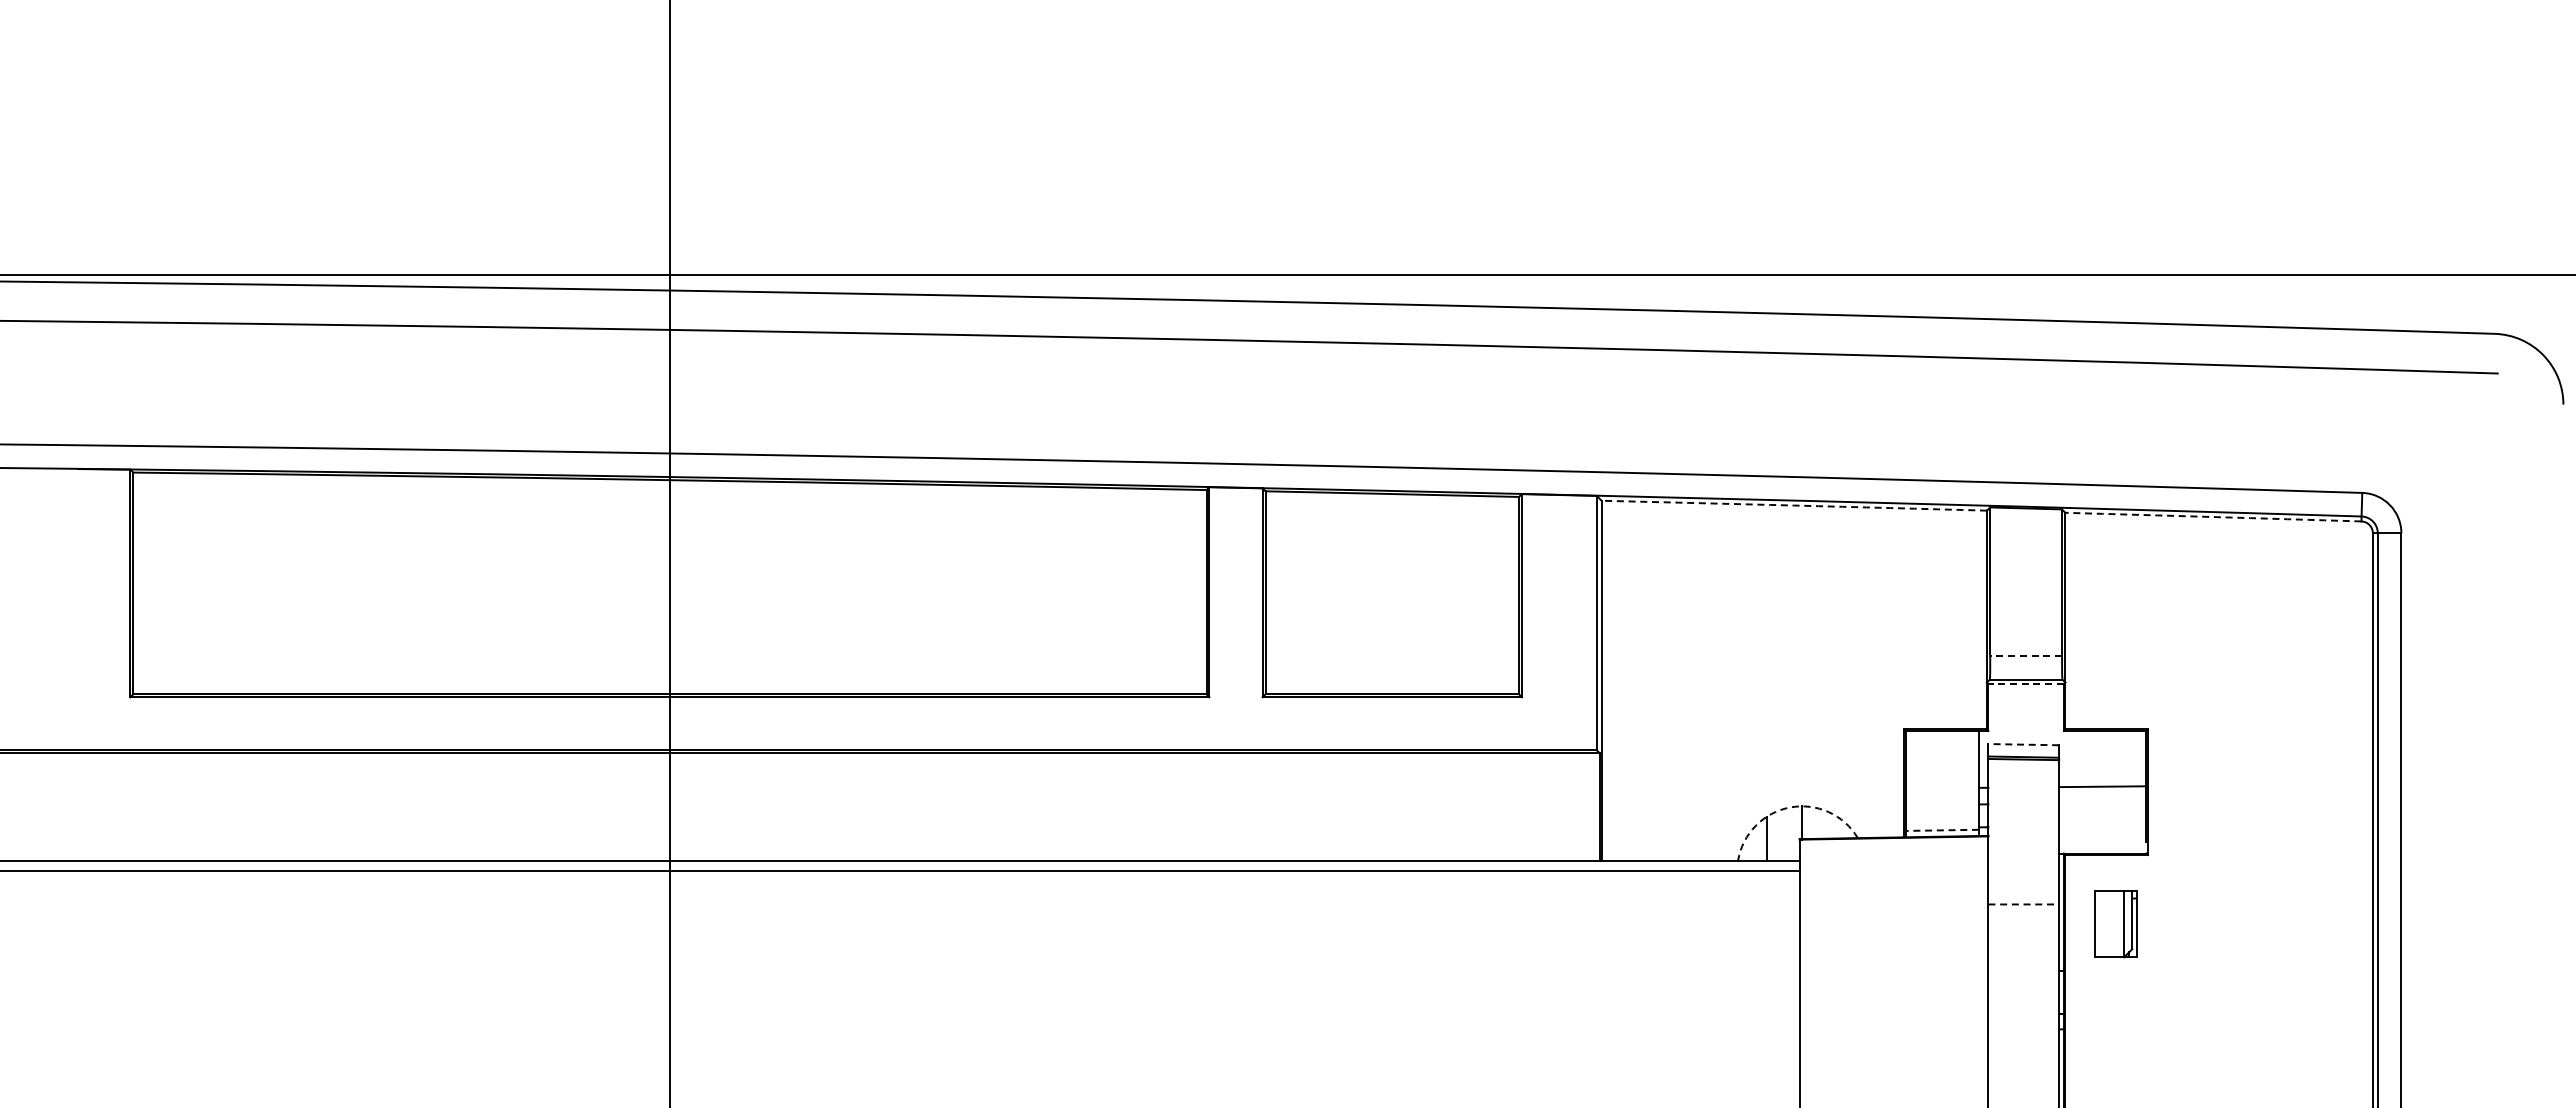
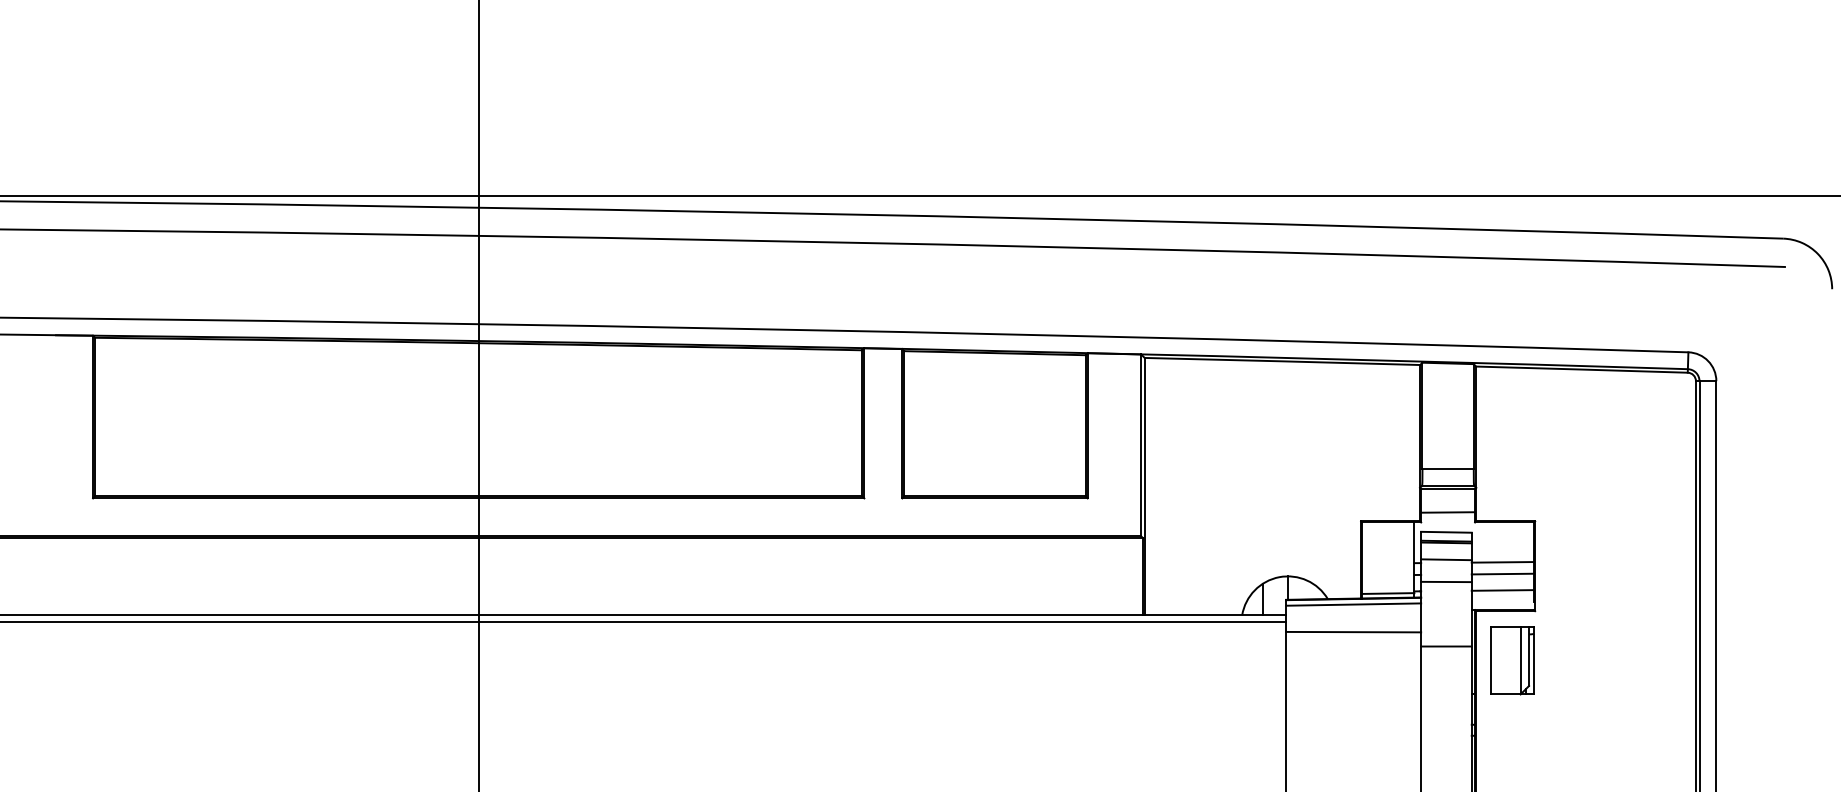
arc: (1794, 505) -> (1282, 361), dashed -> solid
arc: (2213, 517) -> (1582, 369), dashed -> solid
line: (2026, 656) -> (1448, 469), dashed -> solid
line: (2026, 684) -> (1448, 489), dashed -> solid
line: (2025, 716) -> (1447, 512), added
line: (2023, 744) -> (1446, 532), dashed -> solid
line: (2023, 782) -> (1446, 559), added
line: (2102, 802) -> (1502, 573), added
arc: (1790, 807) -> (1279, 577), dashed -> solid
line: (2023, 814) -> (1446, 582), added
line: (2102, 825) -> (1502, 590), added
line: (1942, 830) -> (1388, 593), dashed -> solid
line: (1893, 845) -> (1353, 604), added
line: (1893, 884) -> (1353, 632), added
line: (2024, 904) -> (1446, 646), dashed -> solid
part: (2115, 924) -> (1511, 660), size x1.43

